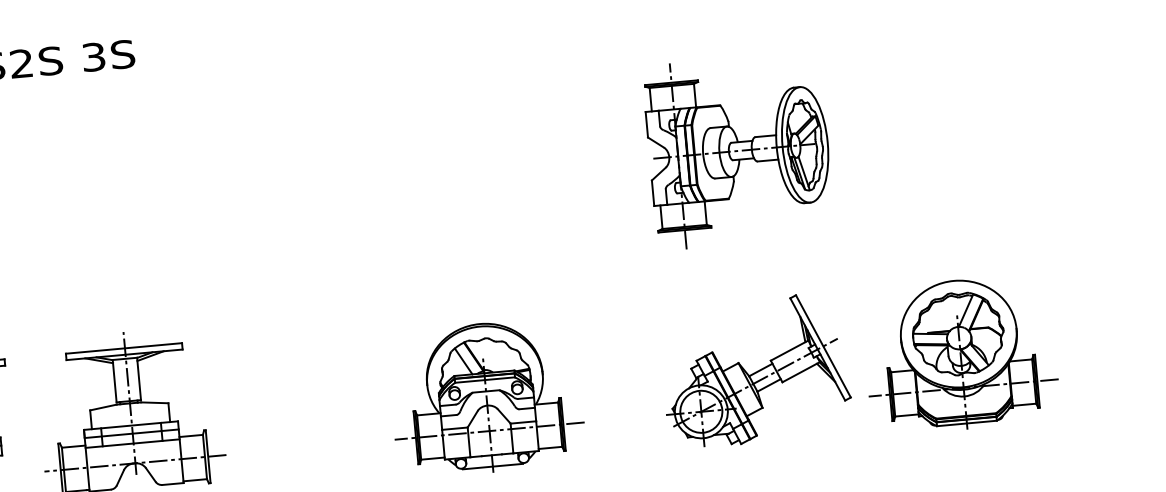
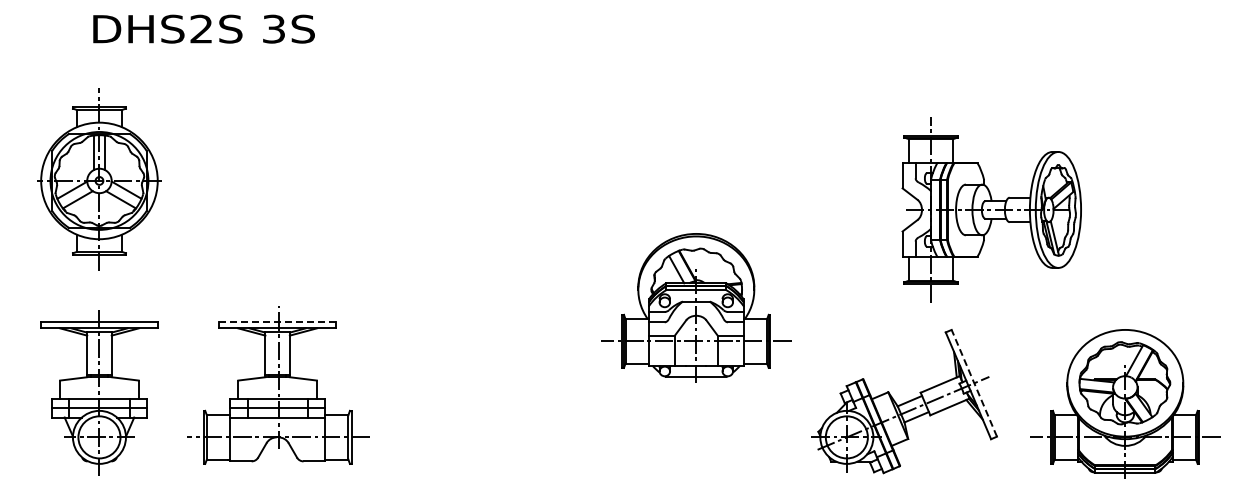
part: (738, 150) -> (991, 209), moved
line: (823, 345) -> (974, 382), solid -> dashed
line: (124, 347) -> (278, 321), solid -> dashed
part: (960, 354) -> (1125, 403), moved
part: (486, 397) -> (696, 307), moved

